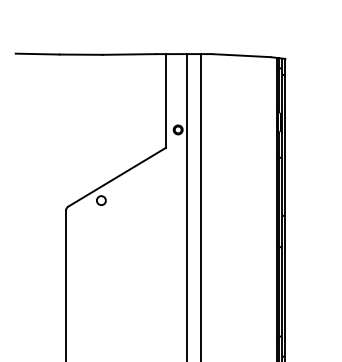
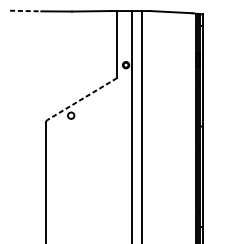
line: (37, 54) -> (25, 11), solid -> dashed
line: (116, 177) -> (81, 99), solid -> dashed

